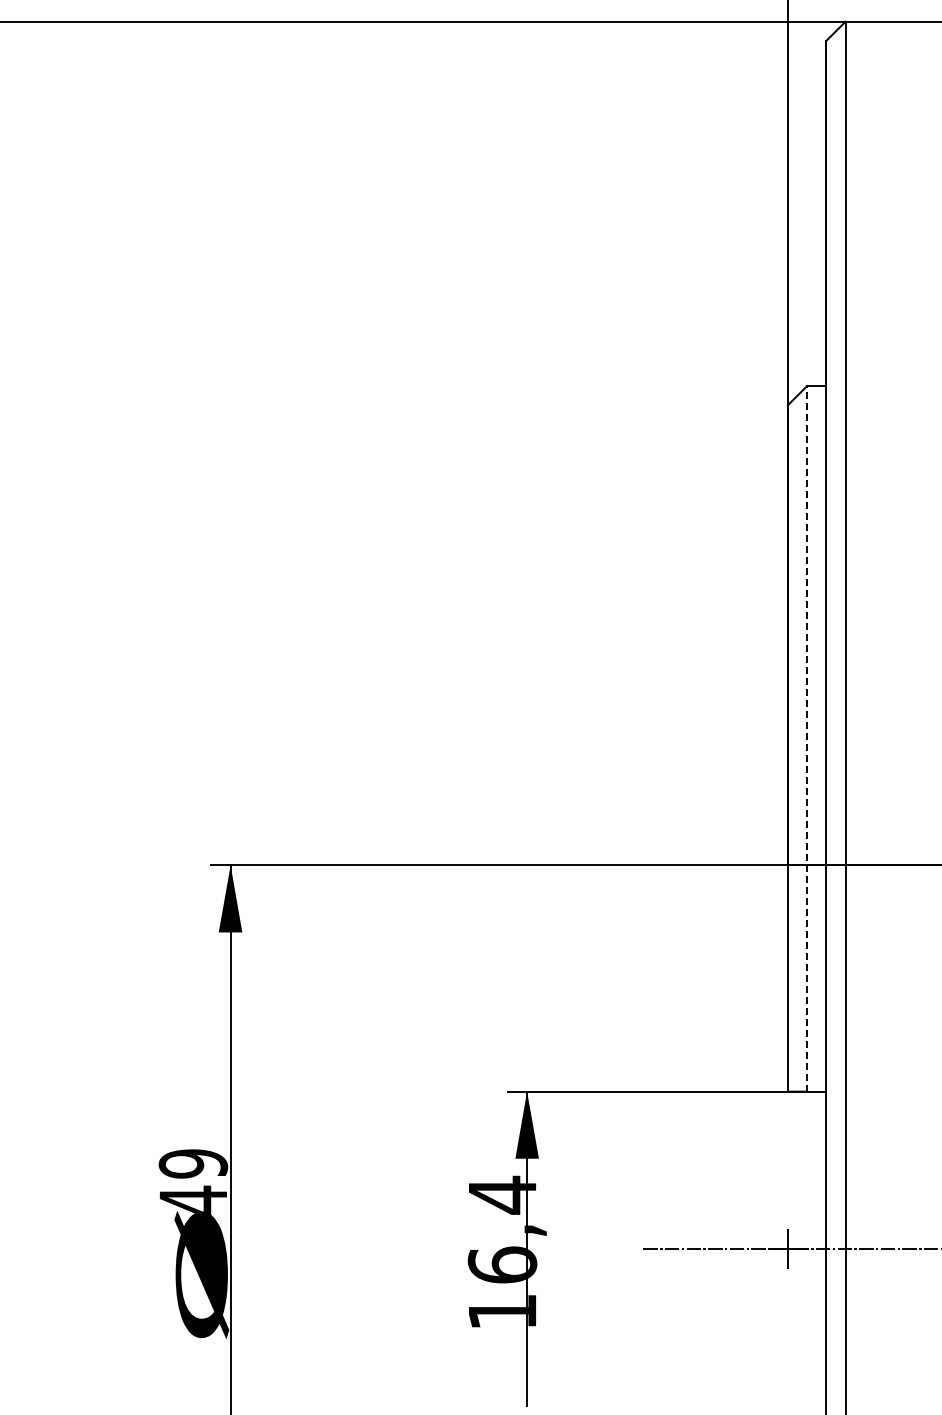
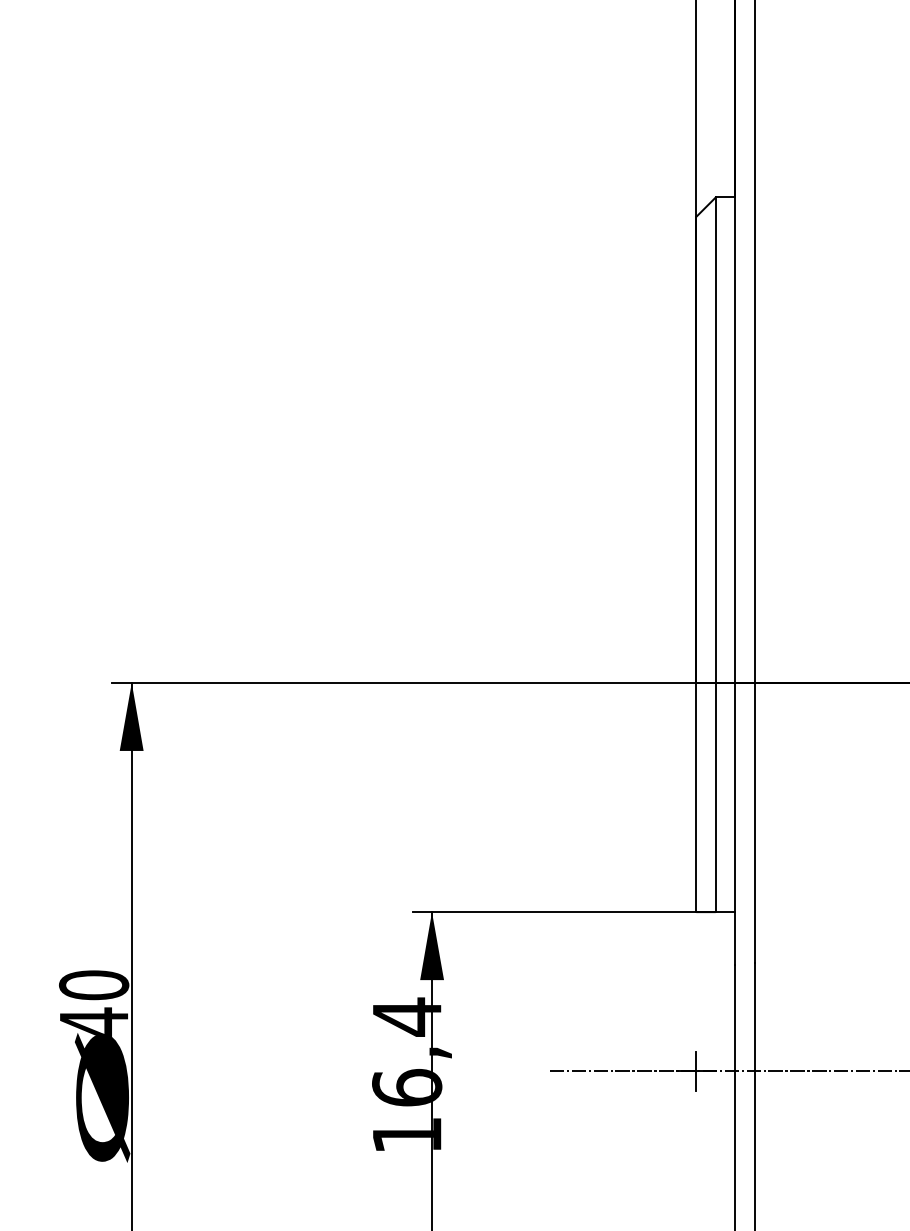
line: (807, 738) -> (716, 554), dashed -> solid
text: (193, 1163) -> (94, 984), 49 -> 40

